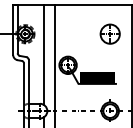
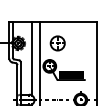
part: (109, 34) -> (57, 43), moved

